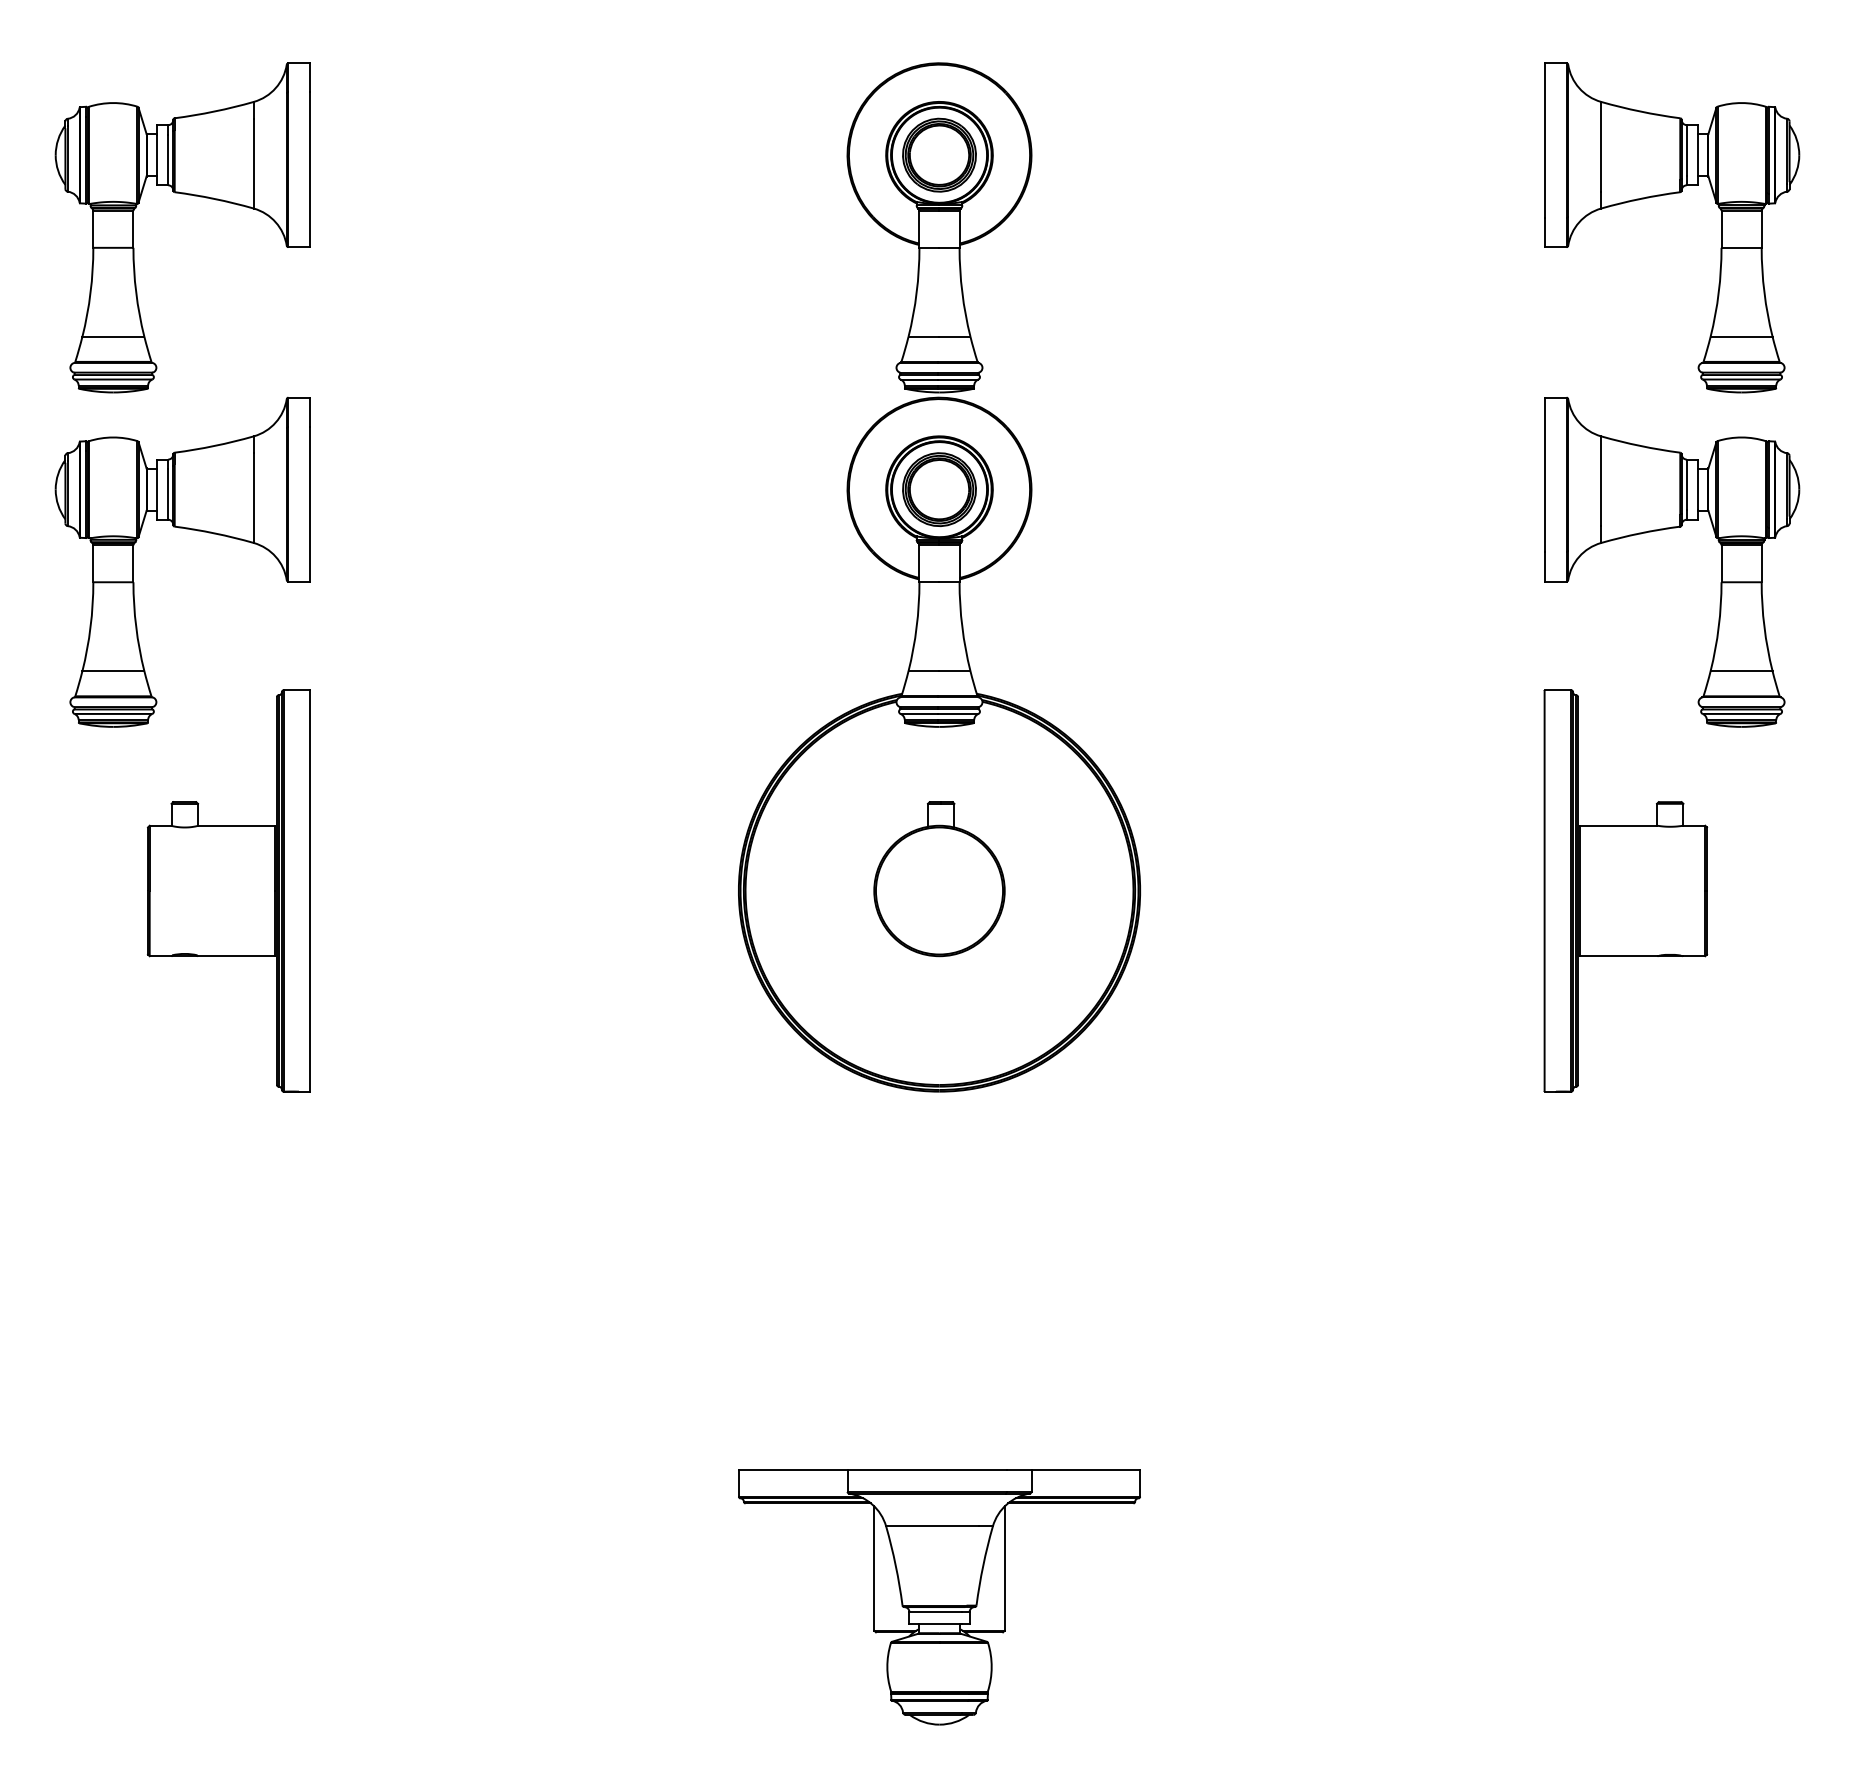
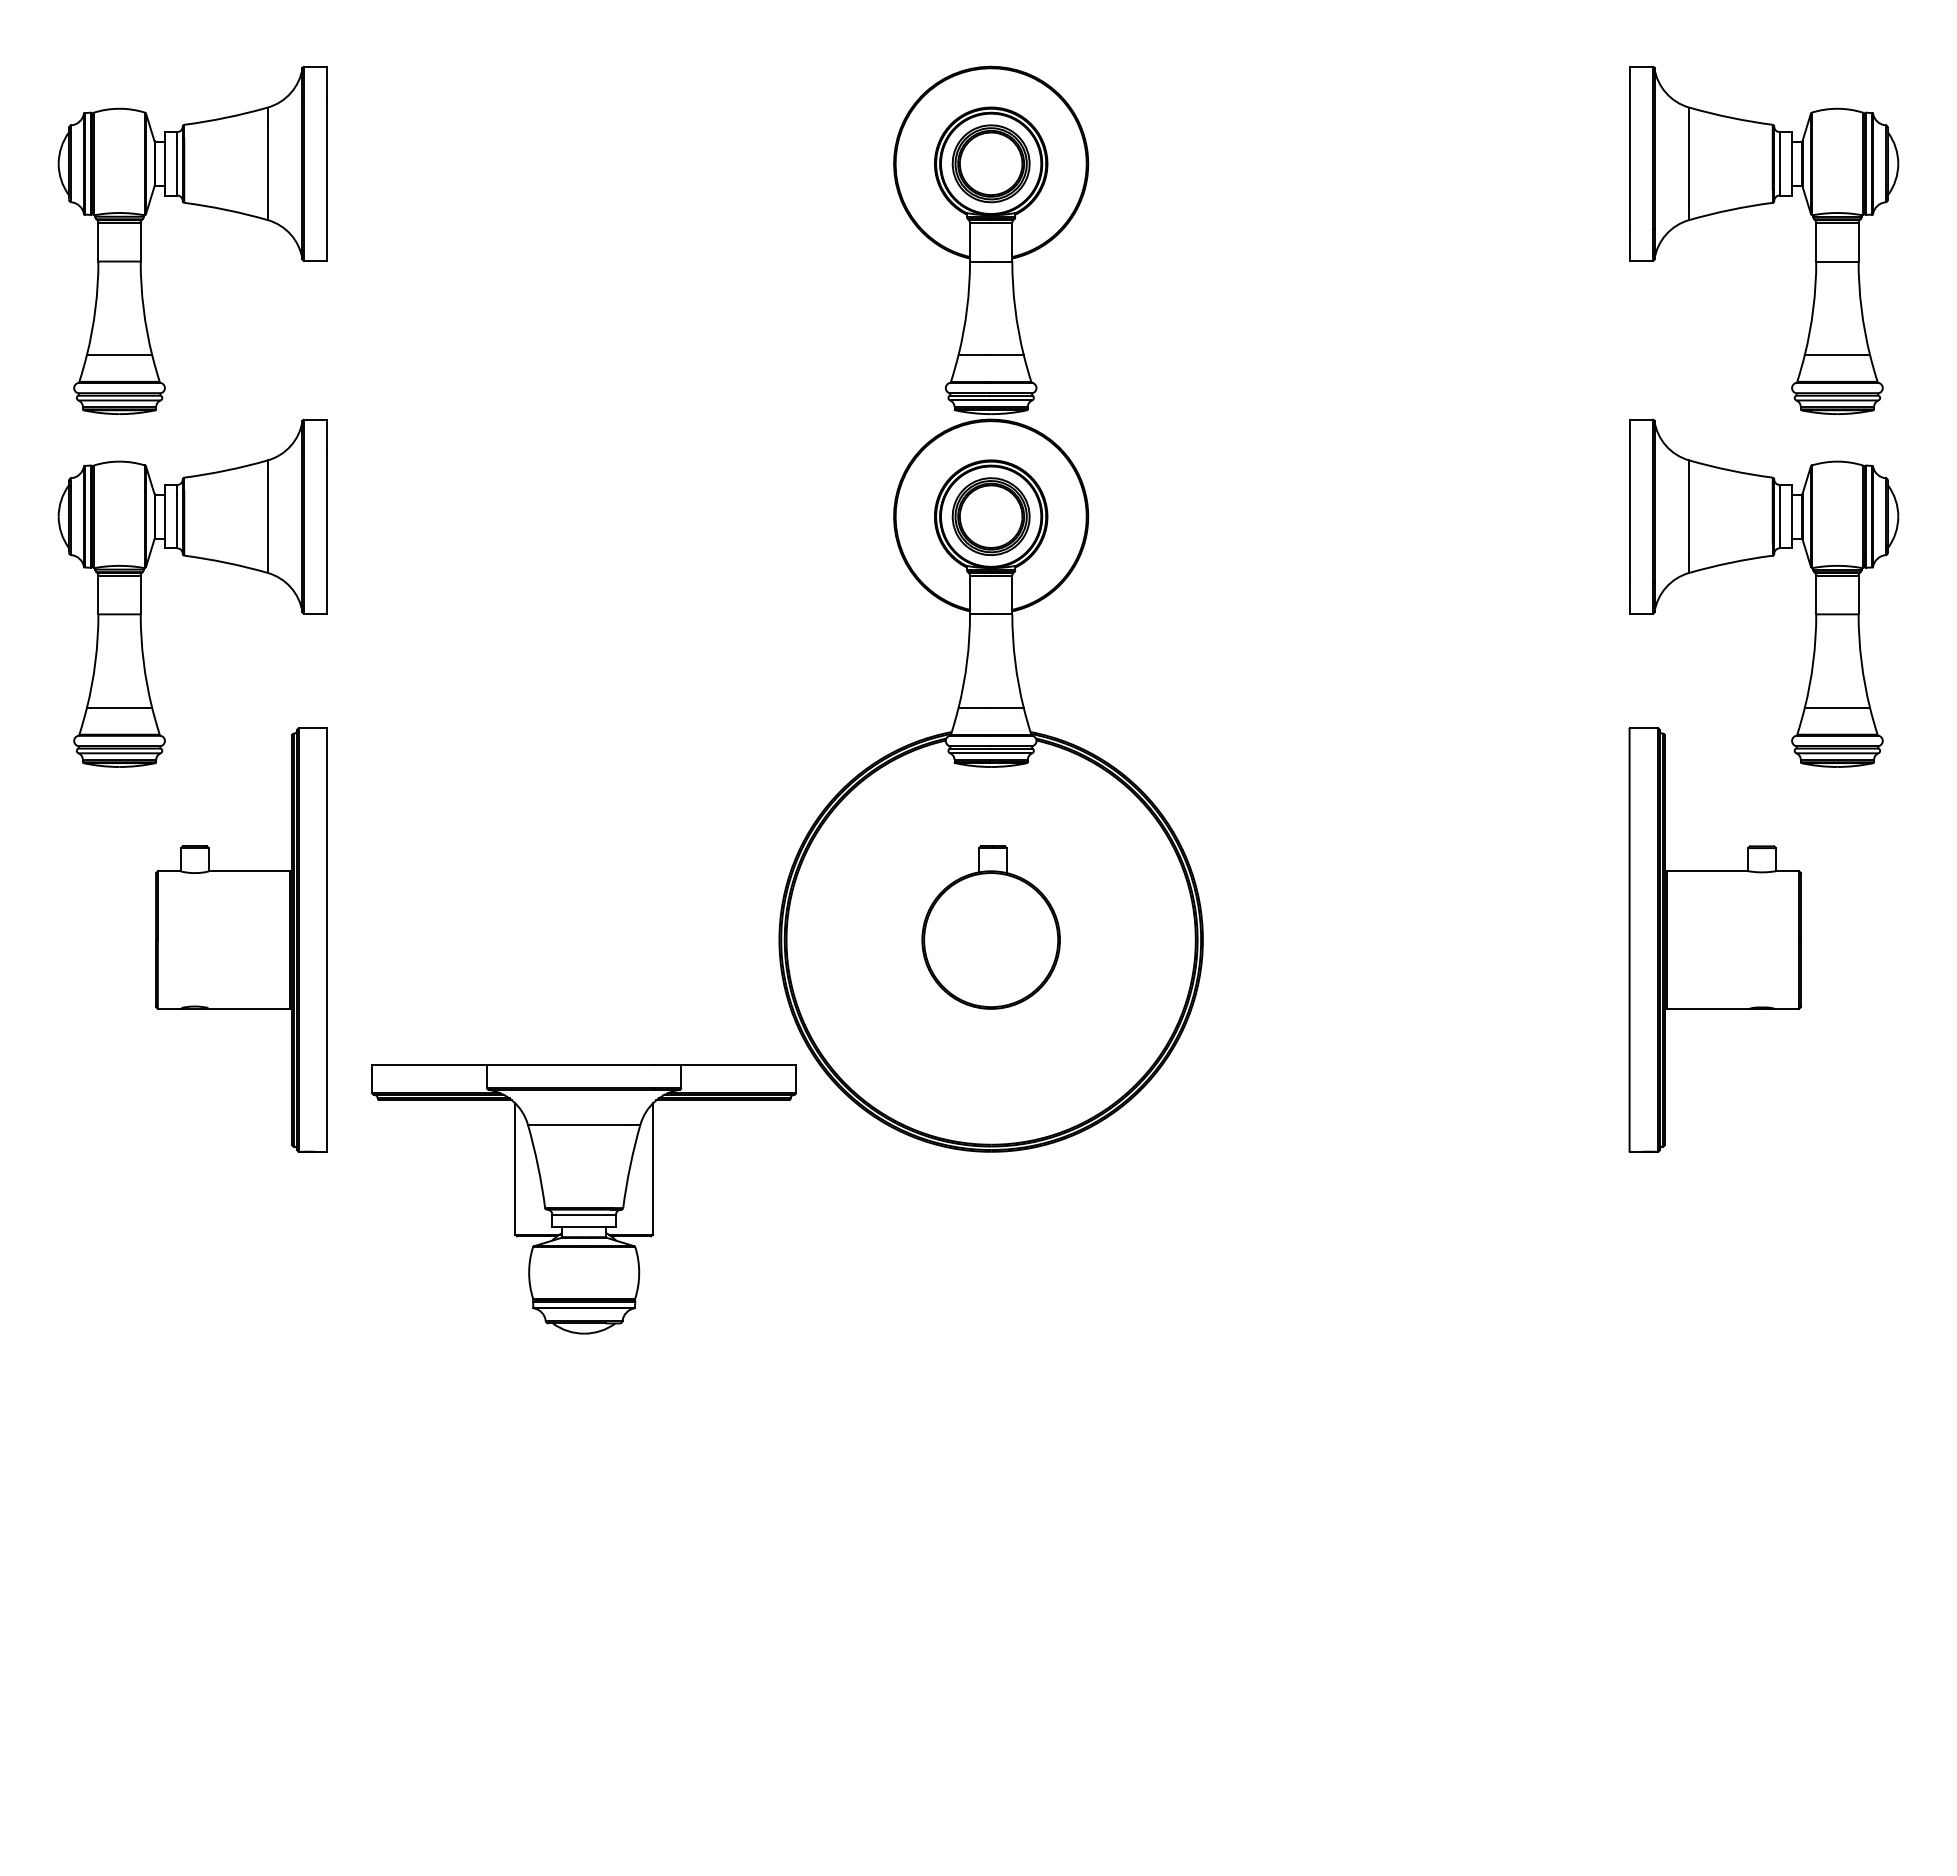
part: (938, 1597) -> (583, 1199), moved

